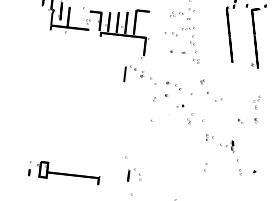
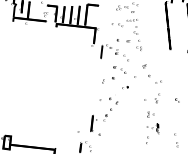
part: (139, 74) -> (114, 52), moved
part: (190, 118) -> (157, 98), moved
part: (155, 139) -> (103, 116), added
part: (227, 146) -> (153, 128), moved

